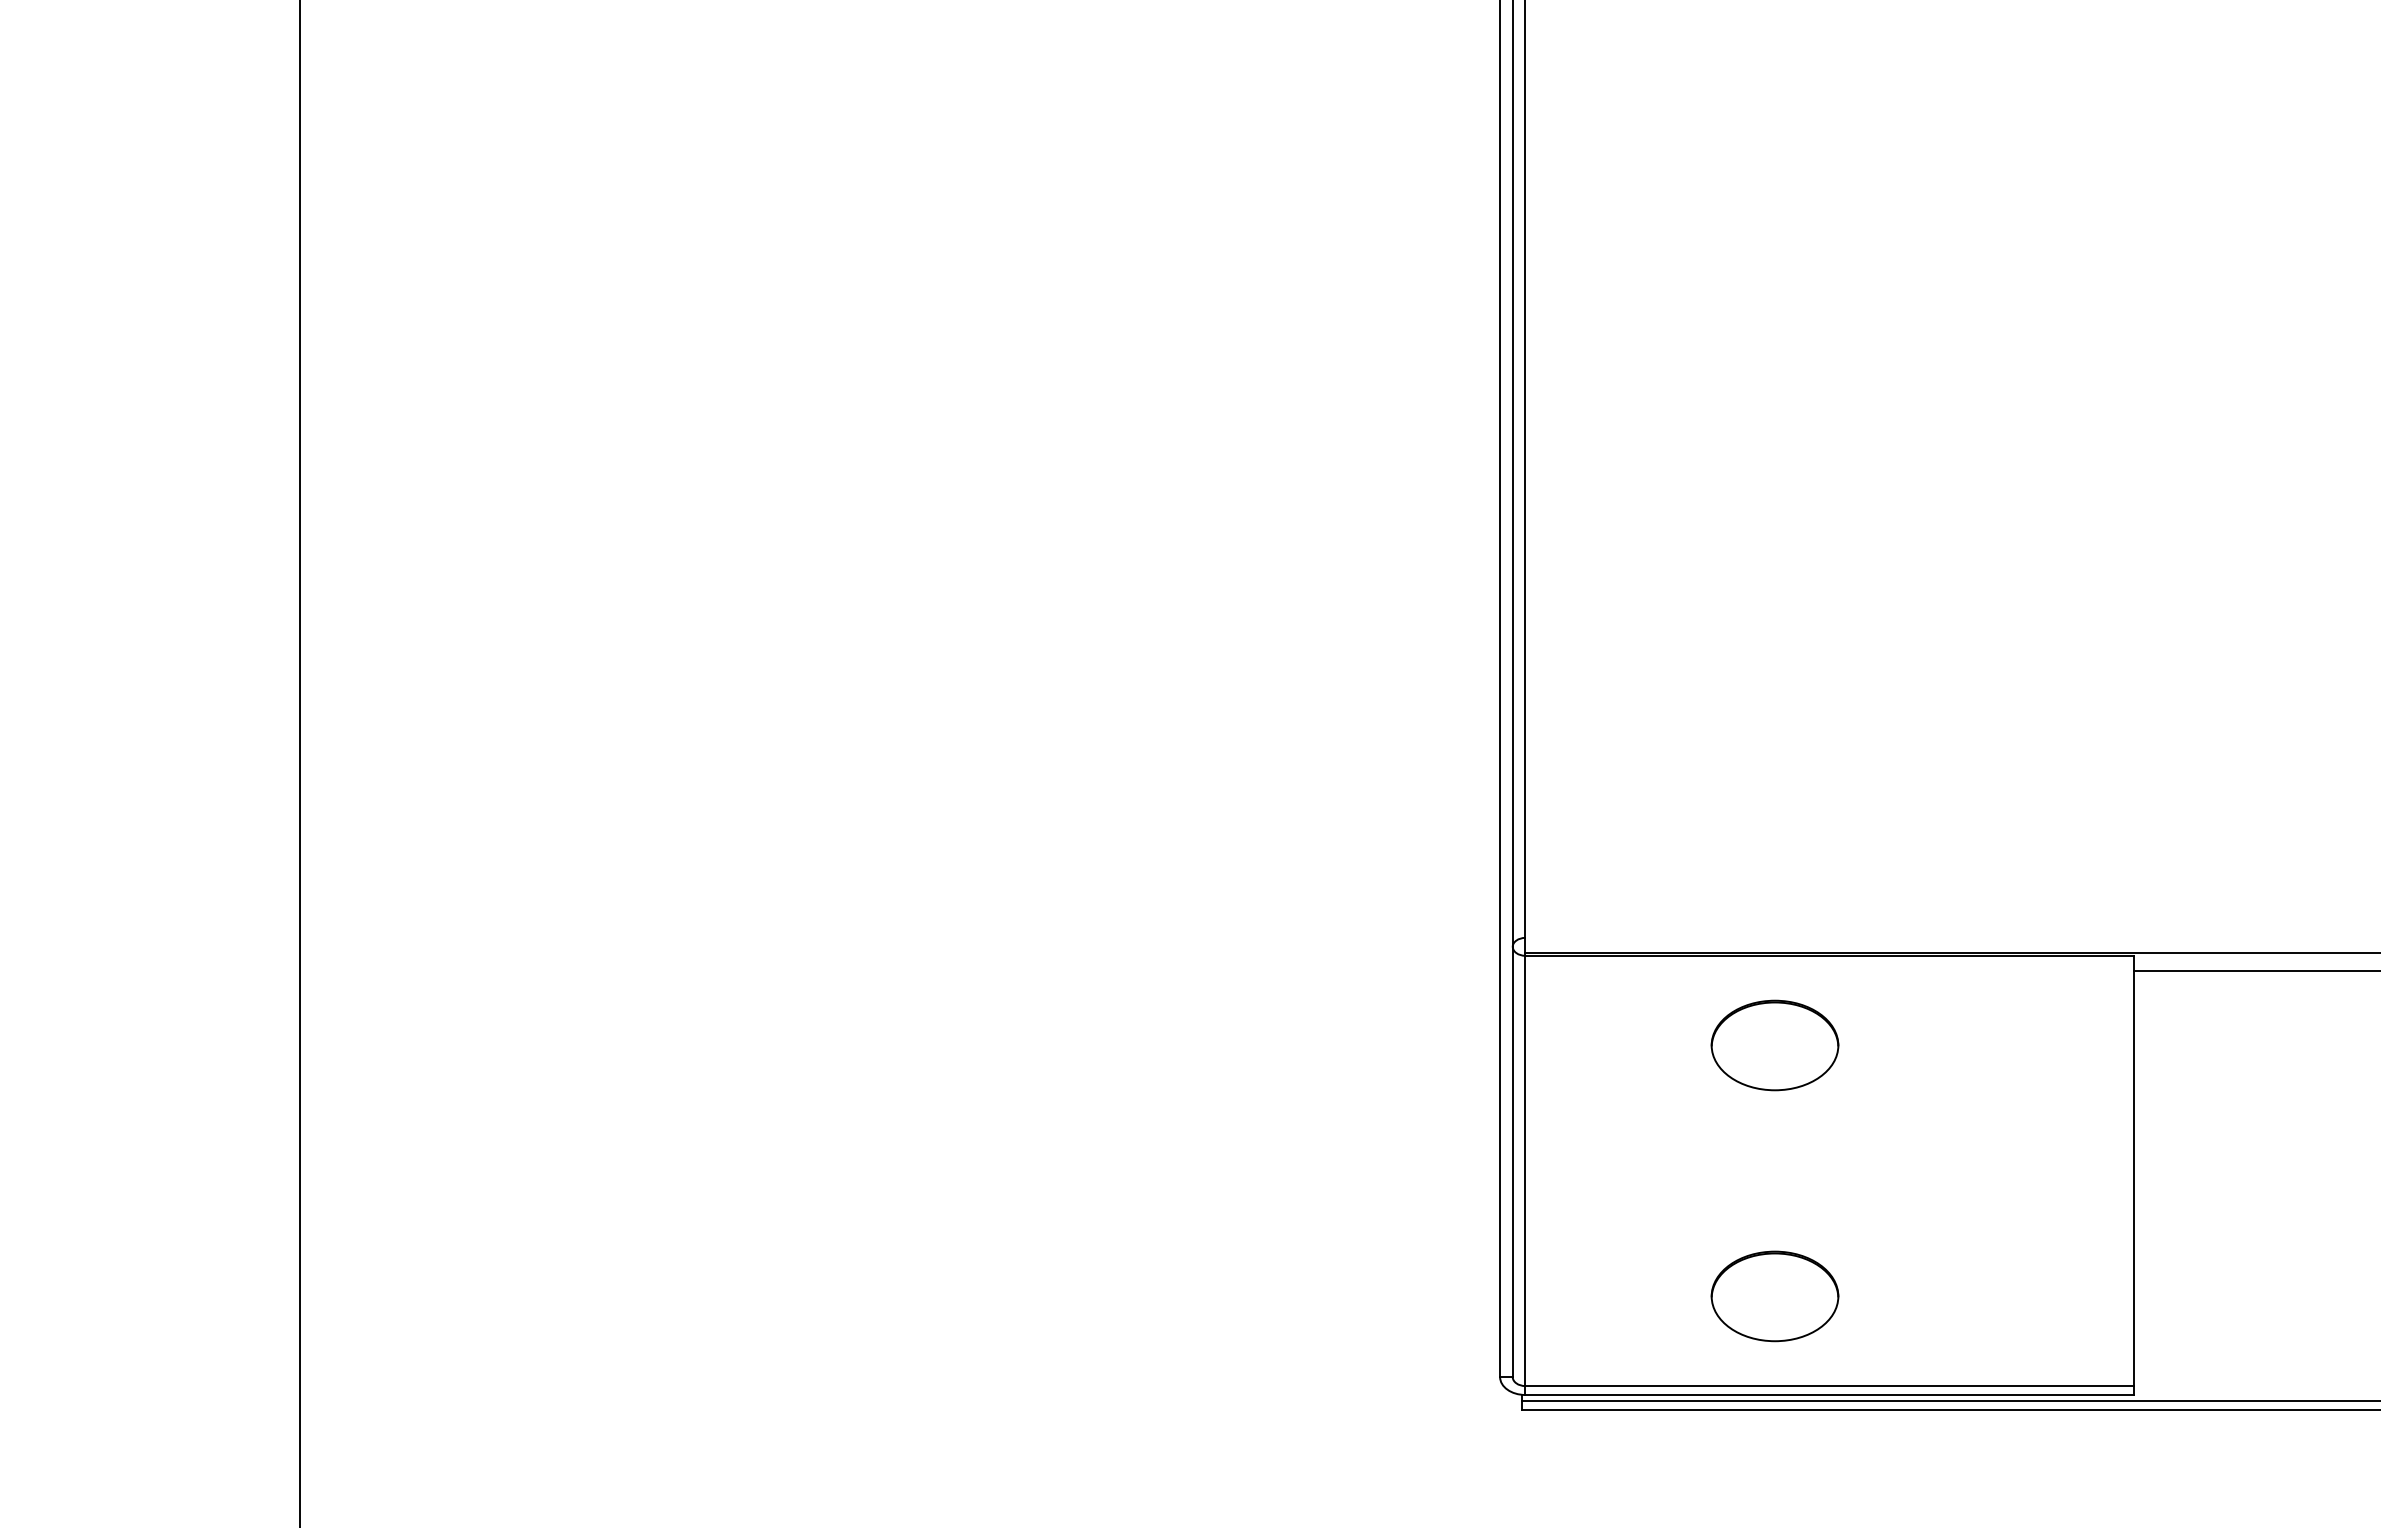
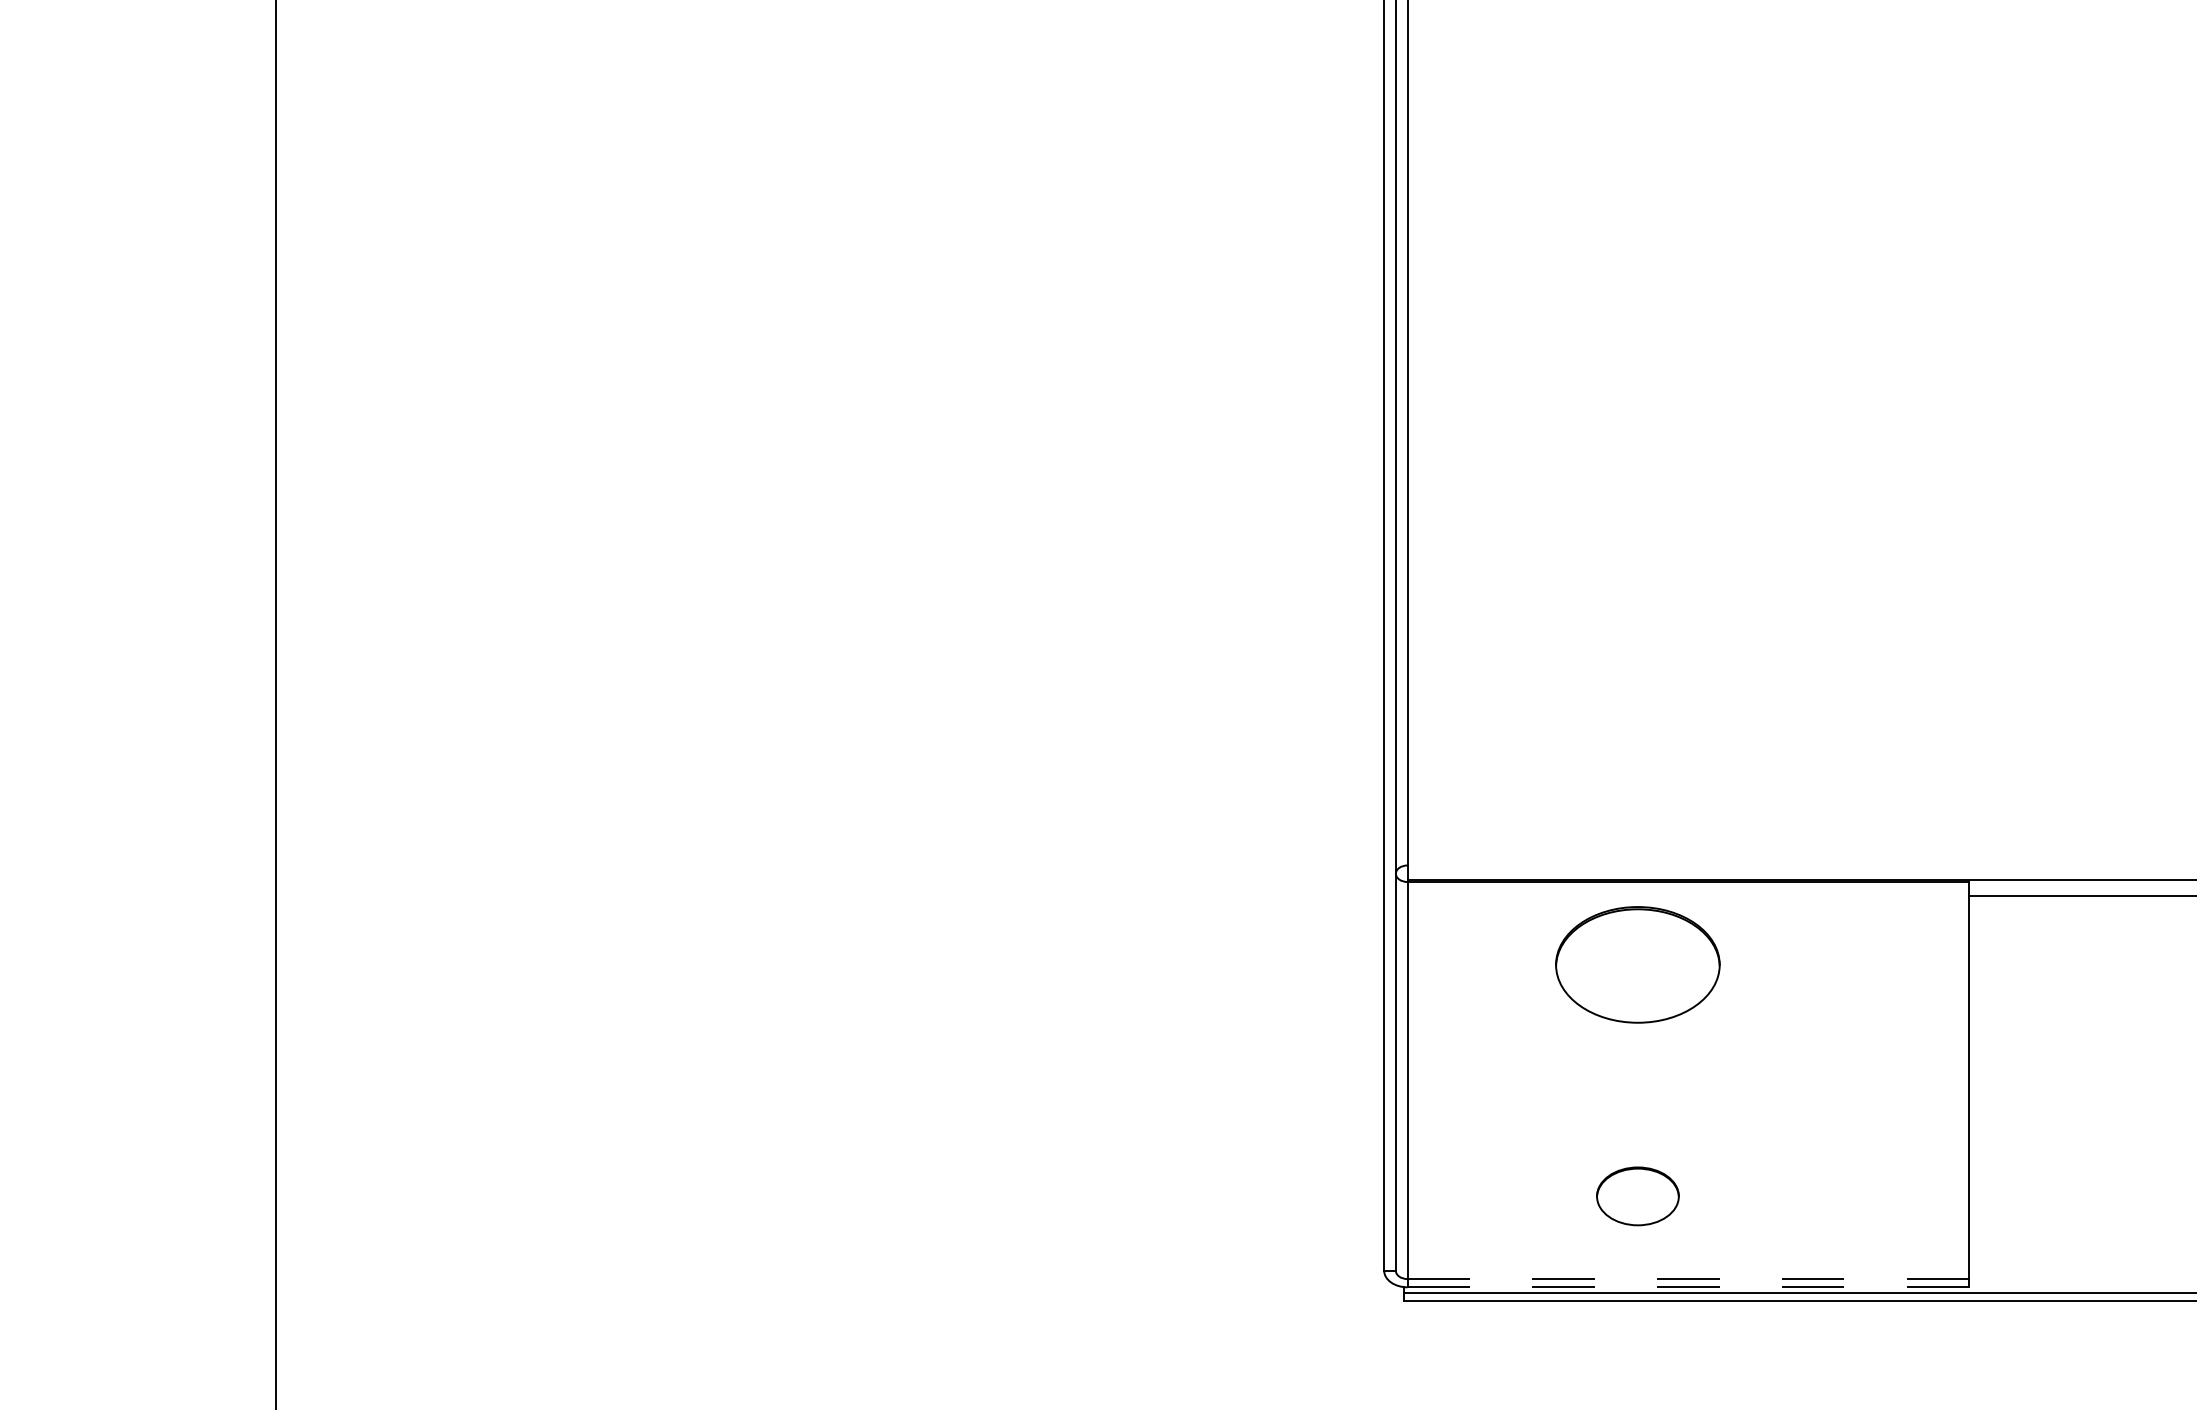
part: (1774, 1045) -> (1637, 964), size x1.4
part: (1774, 1296) -> (1637, 1196), size x0.7
line: (1829, 1386) -> (1688, 1279), solid -> dashed
line: (1829, 1395) -> (1688, 1287), solid -> dashed

